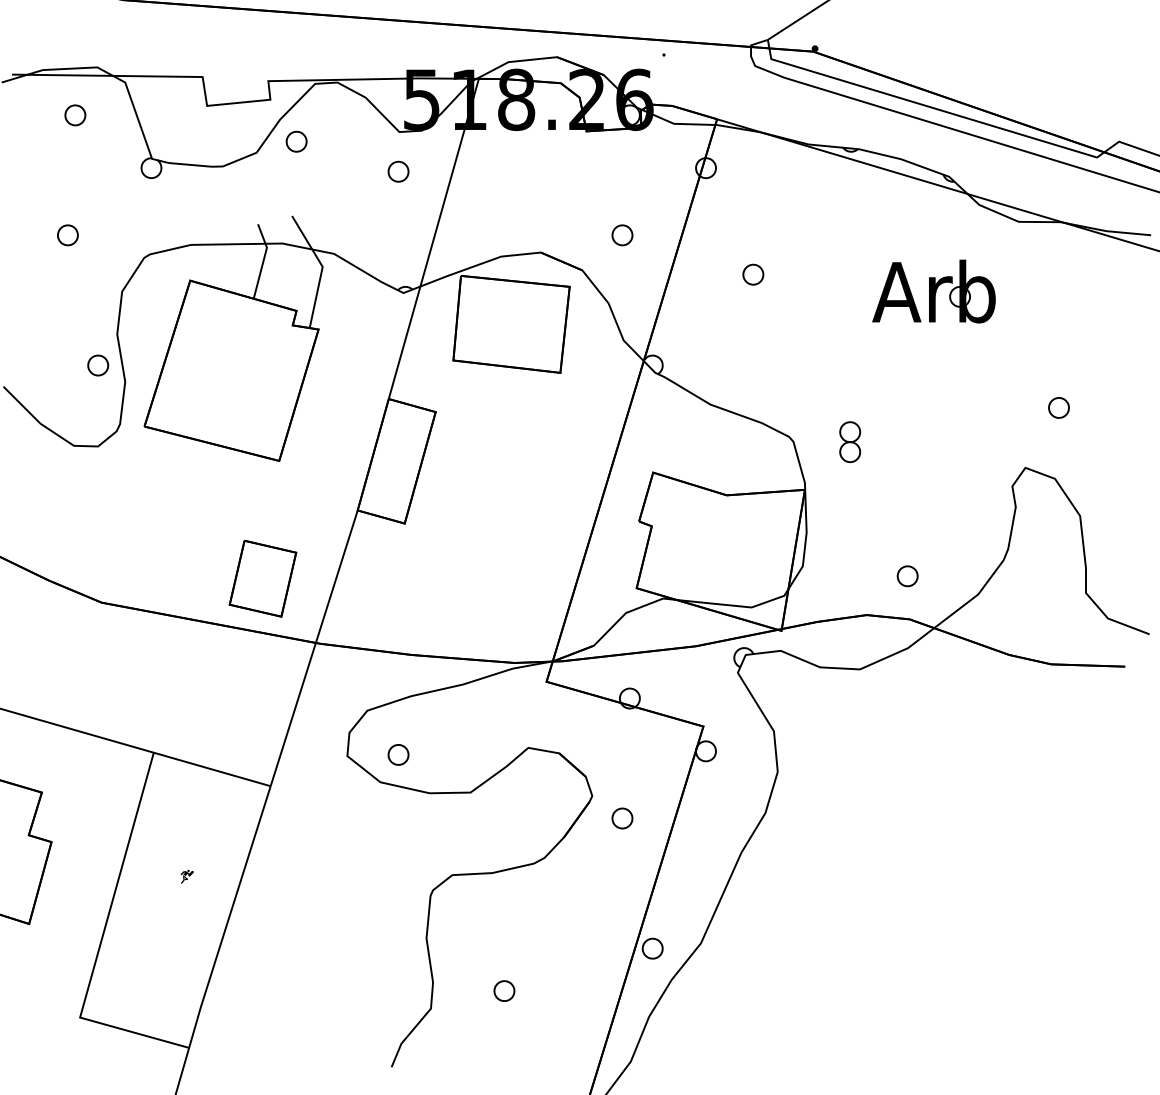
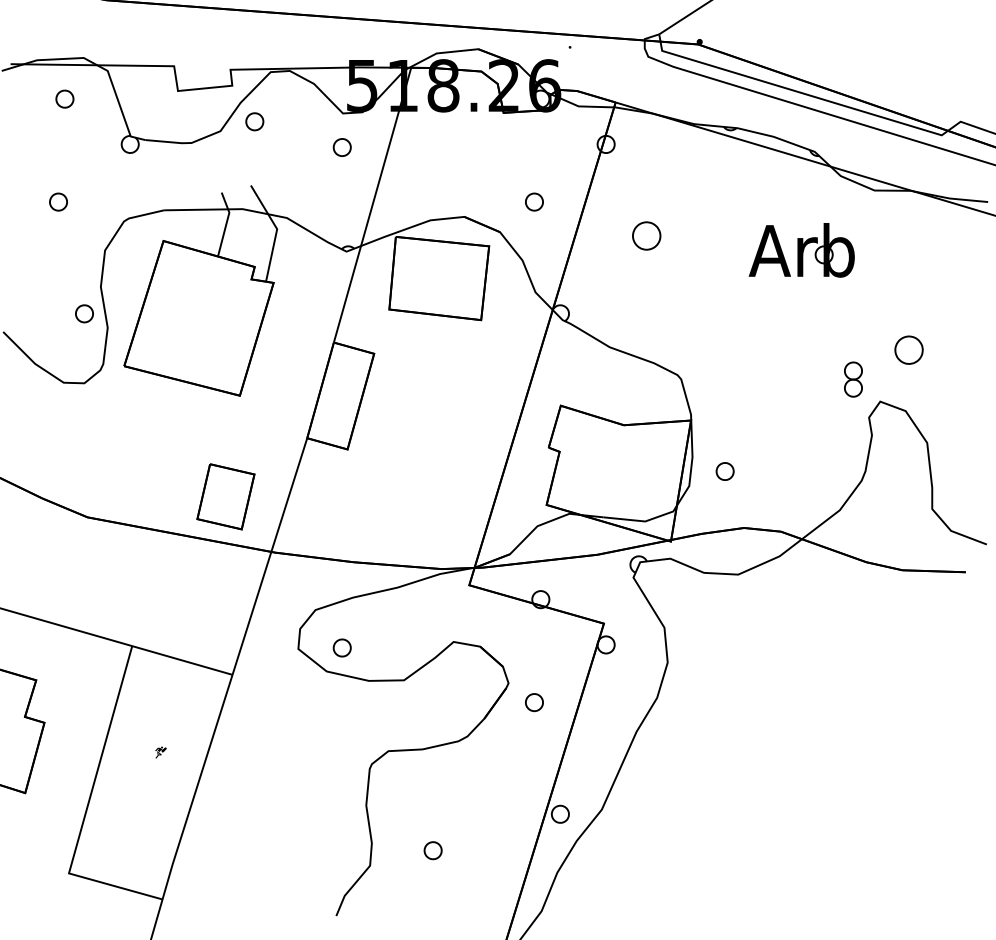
part: (753, 274) -> (646, 235), size x1.6
part: (1058, 407) -> (908, 349), size x1.6
part: (850, 441) -> (853, 379), moved
part: (907, 576) -> (724, 471), moved

